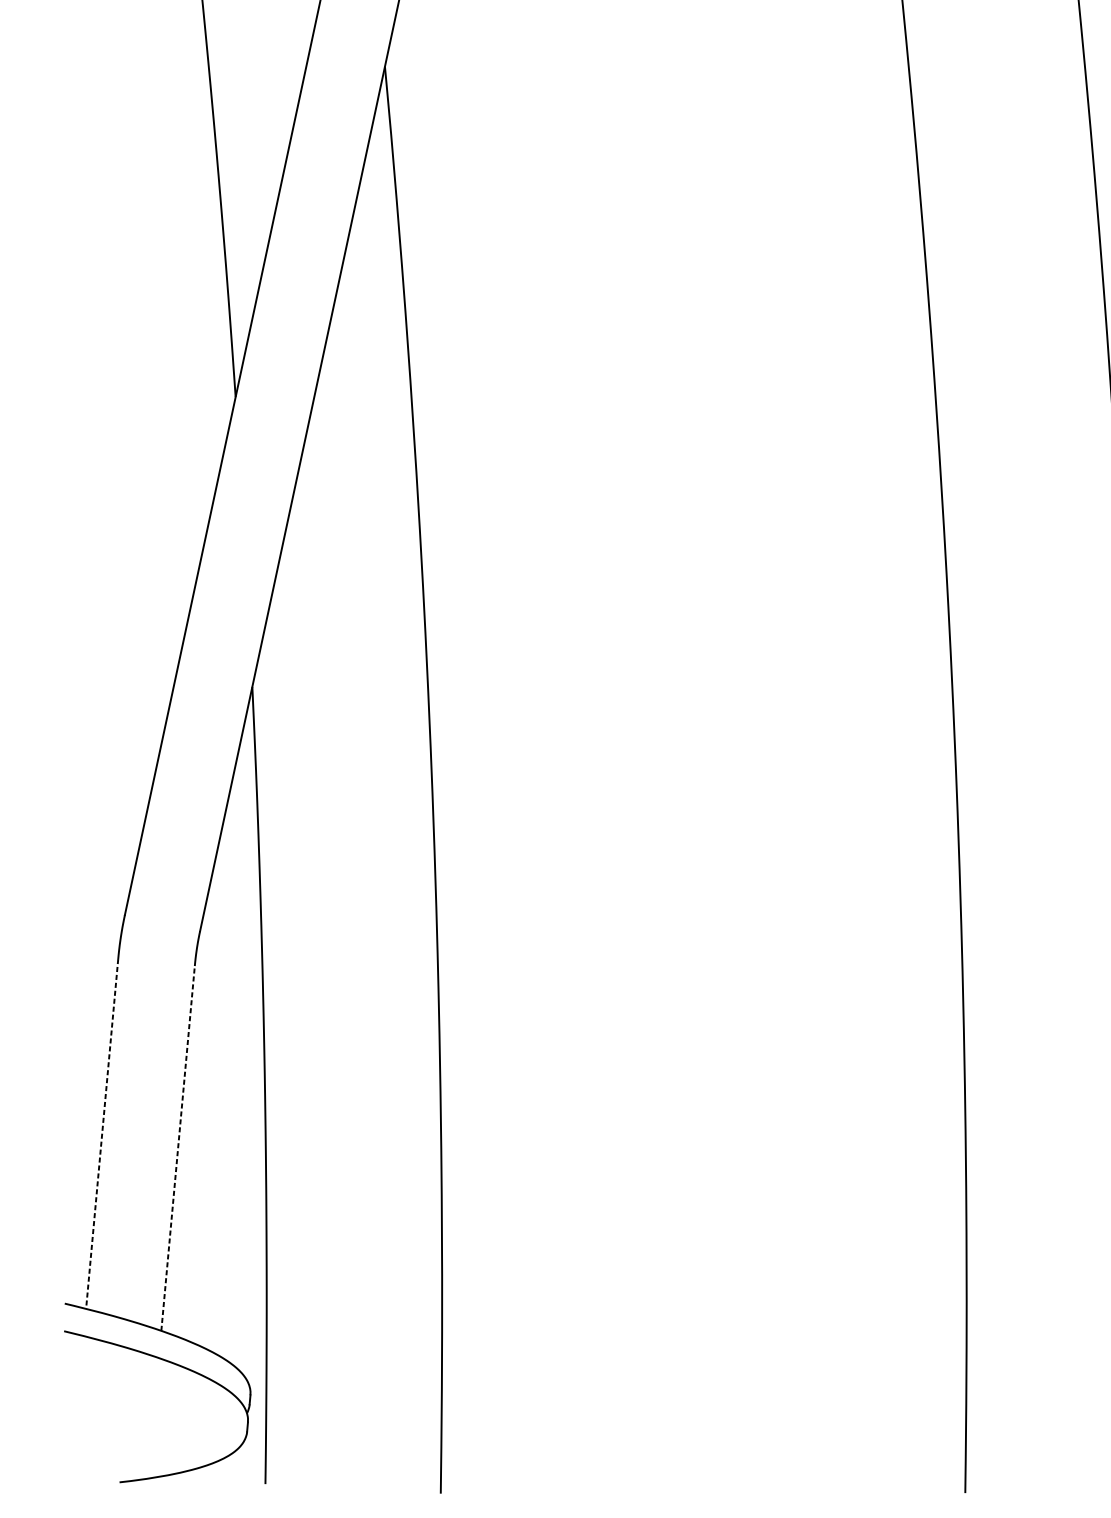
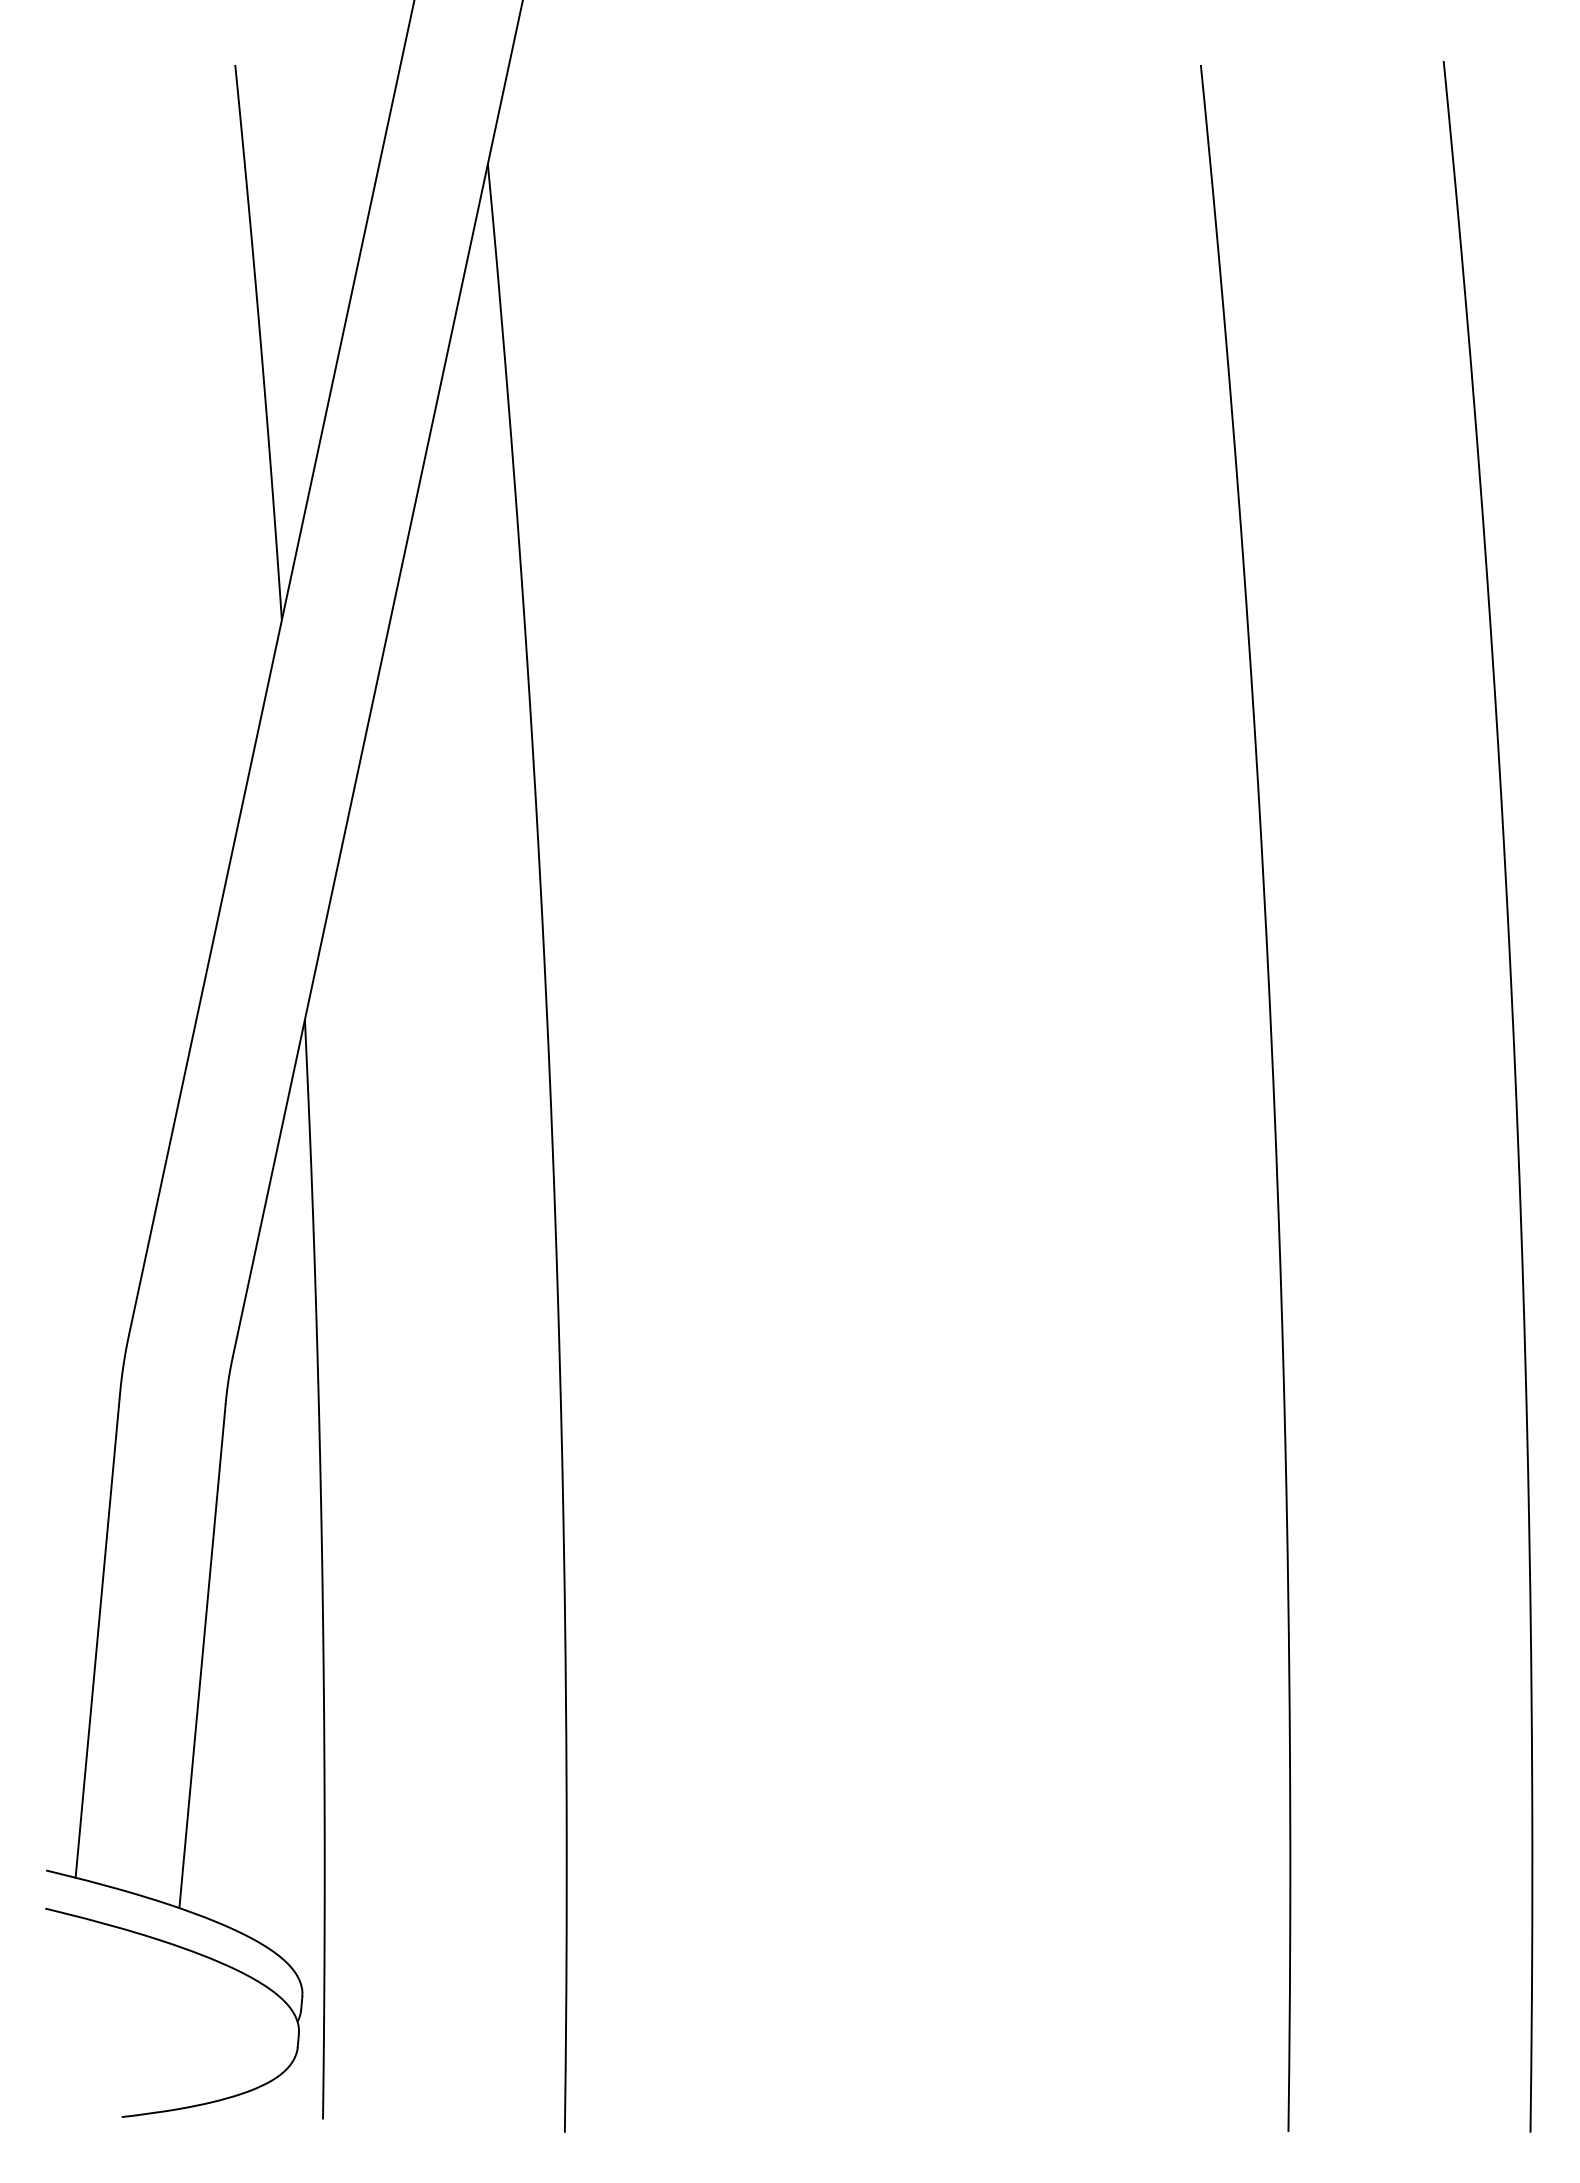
line: (101, 1133) -> (97, 1636), dashed -> solid
line: (178, 1148) -> (202, 1656), dashed -> solid

